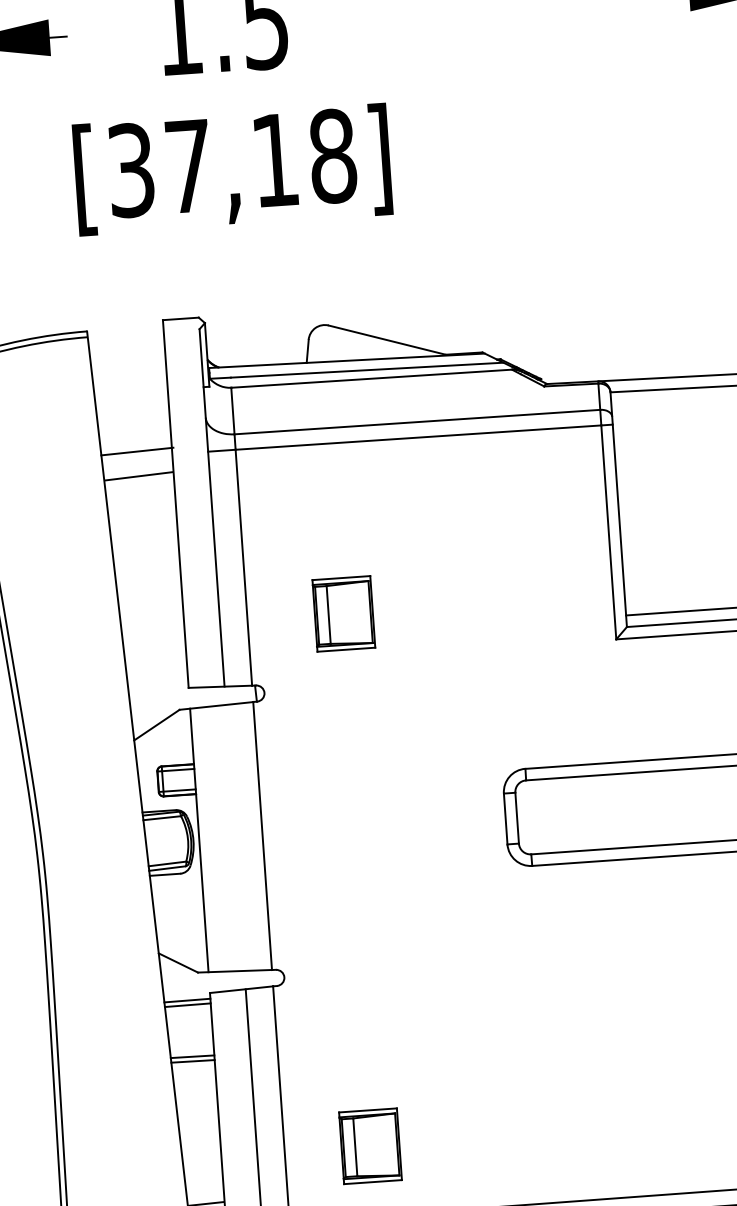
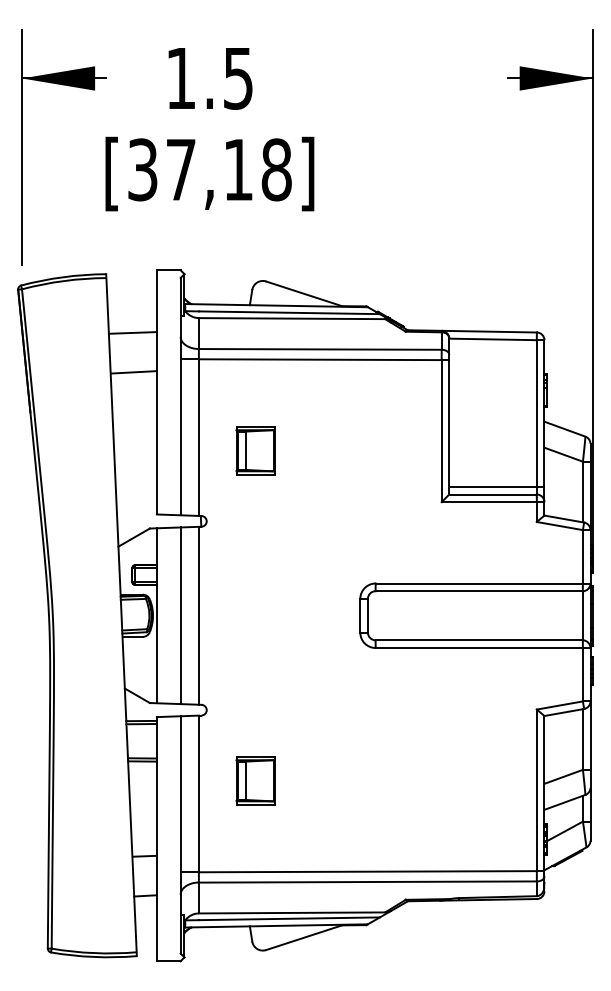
line: (136, 450) -> (132, 332), moved
part: (343, 613) -> (255, 450), moved
line: (234, 837) -> (180, 615), added
part: (369, 1145) -> (255, 780), moved

